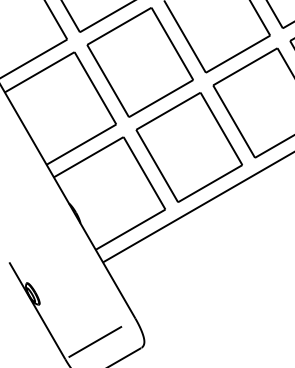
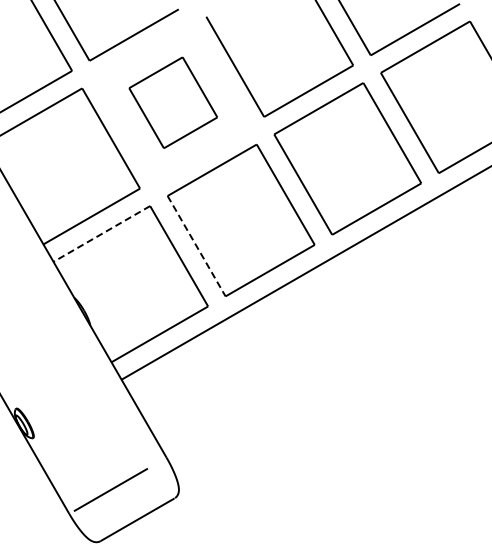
part: (140, 62) -> (173, 102), size x0.6
line: (88, 156) -> (101, 233), solid -> dashed
line: (157, 166) -> (196, 246), solid -> dashed

